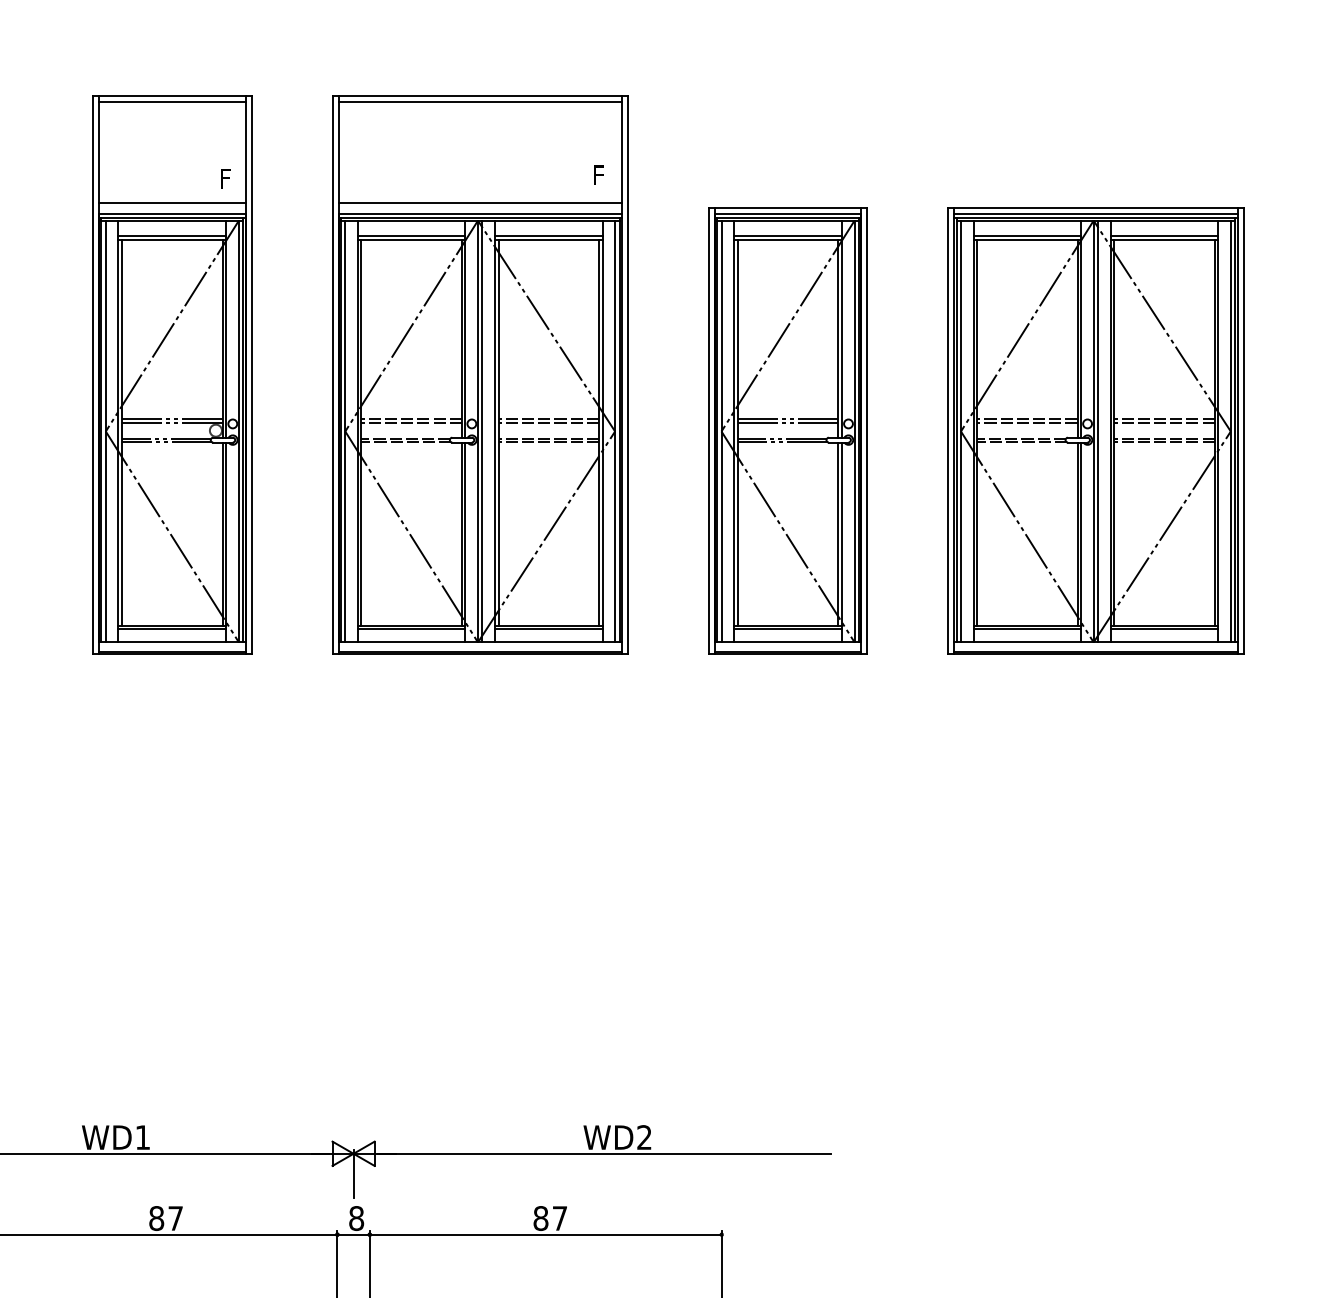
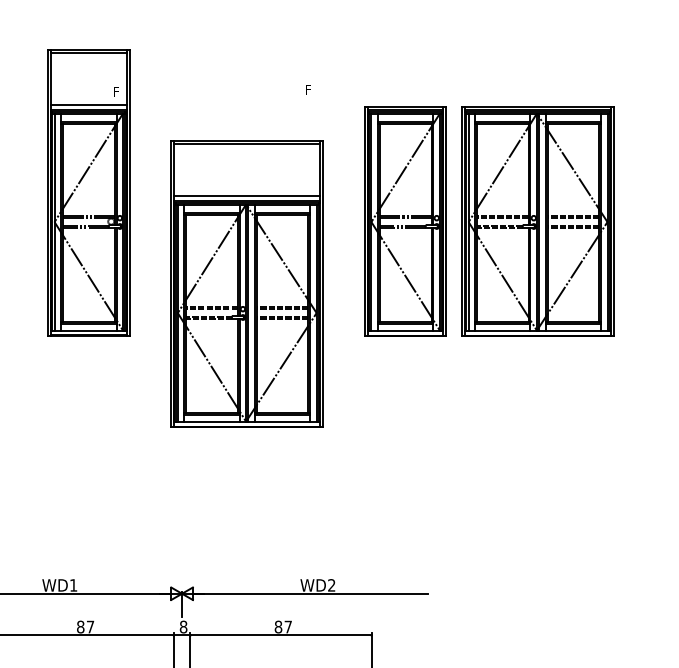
part: (478, 374) -> (246, 283), moved
part: (1094, 430) -> (537, 221), moved

